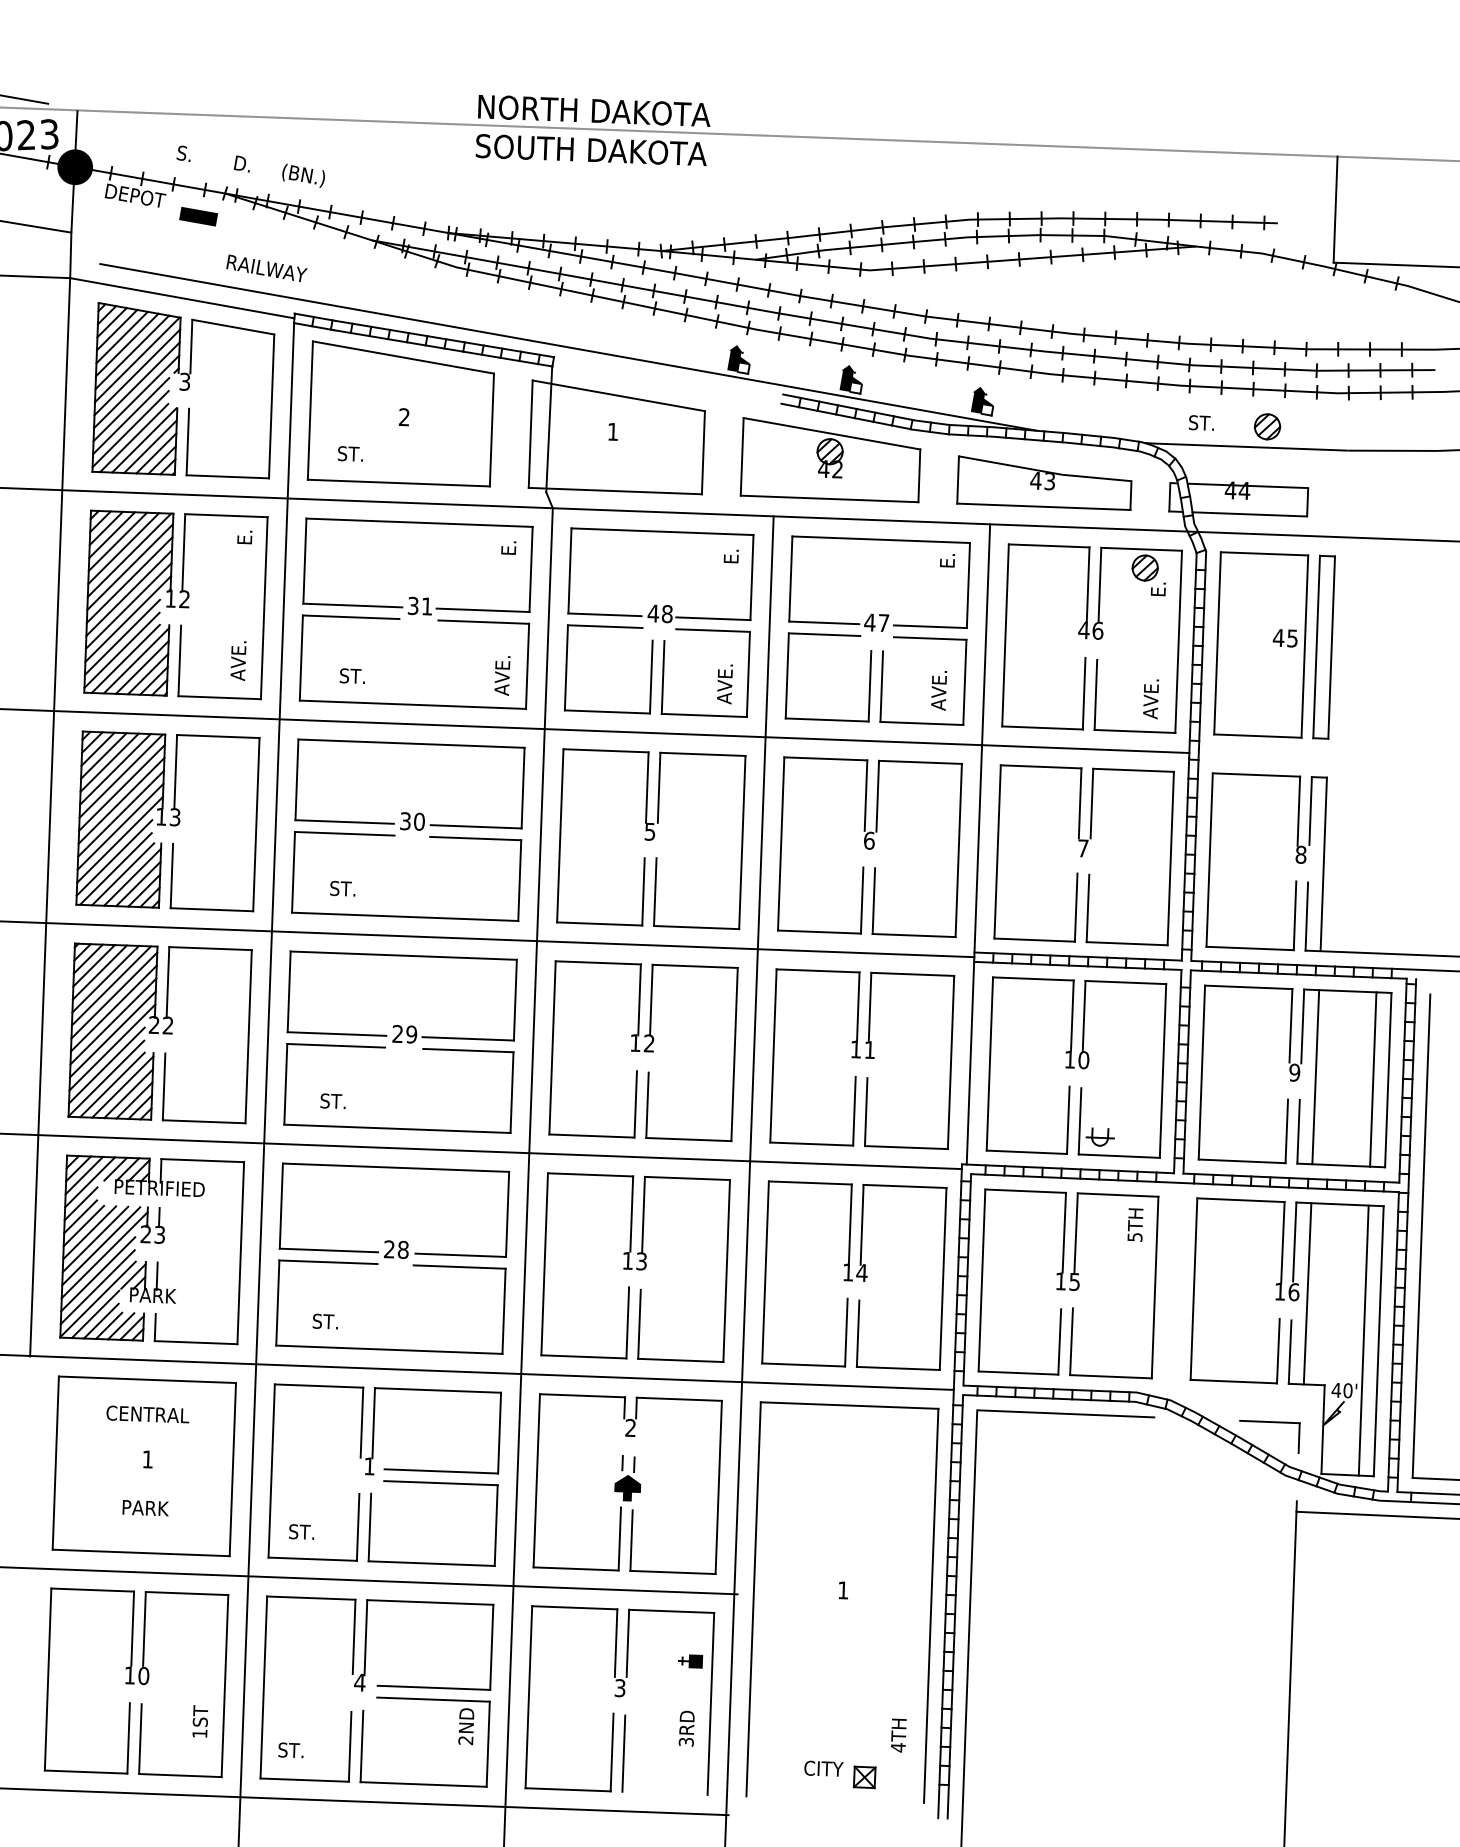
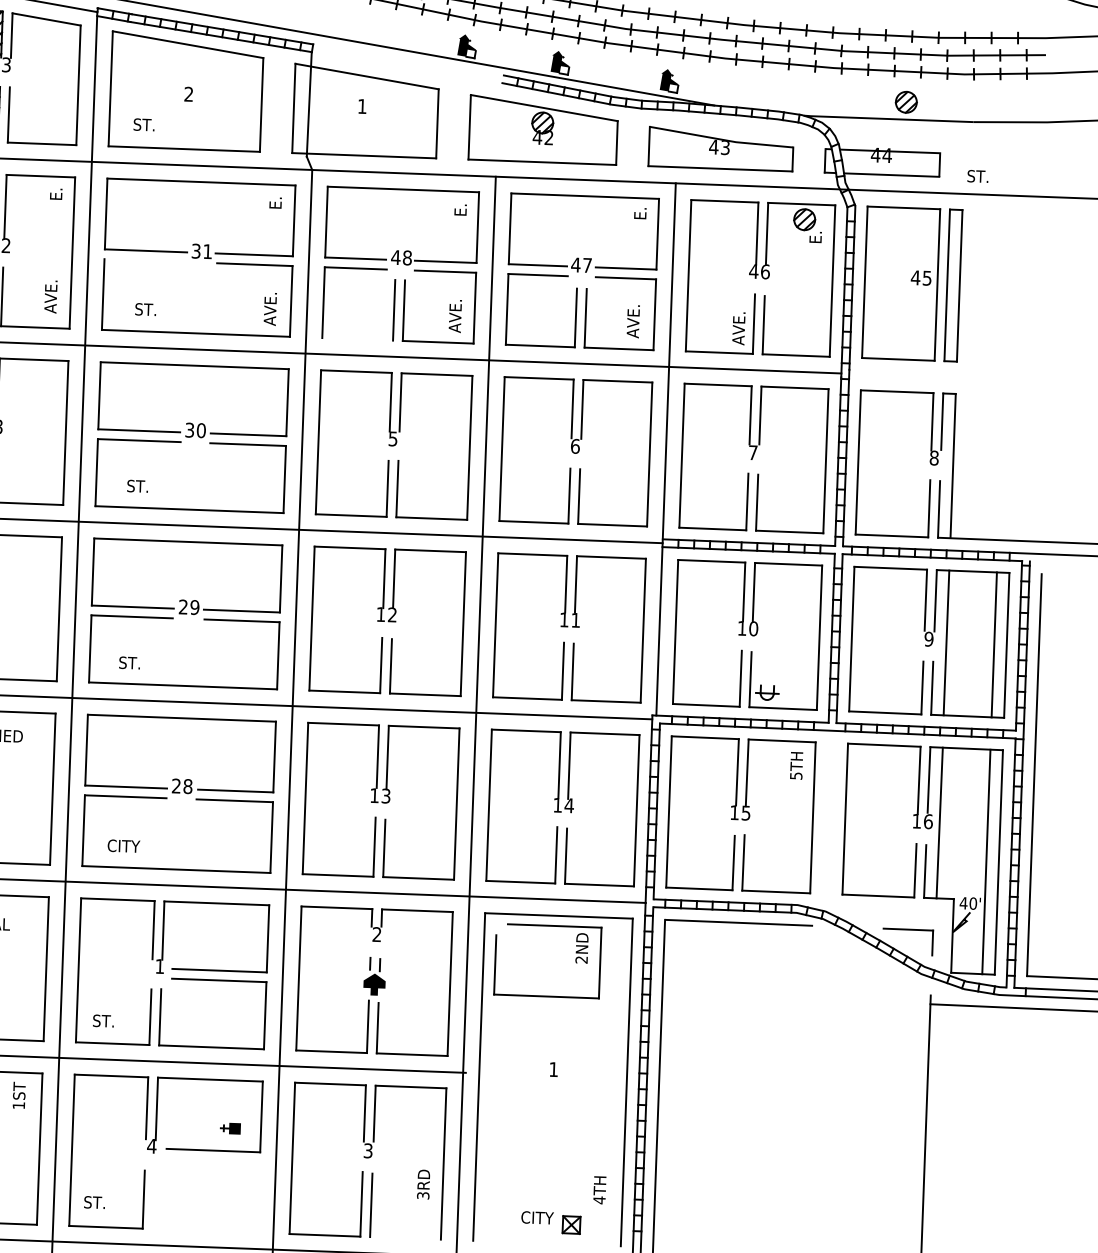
text: (1200, 422) -> (977, 176), moved
line: (350, 617) -> (144, 260), removed
text: (1150, 699) -> (738, 328), moved
line: (607, 711) -> (357, 338), removed
text: (325, 1321) -> (123, 846), ST. -> CITY
part: (690, 1661) -> (230, 1128), moved
text: (200, 1721) -> (19, 1095), moved
part: (458, 1741) -> (575, 960), moved

